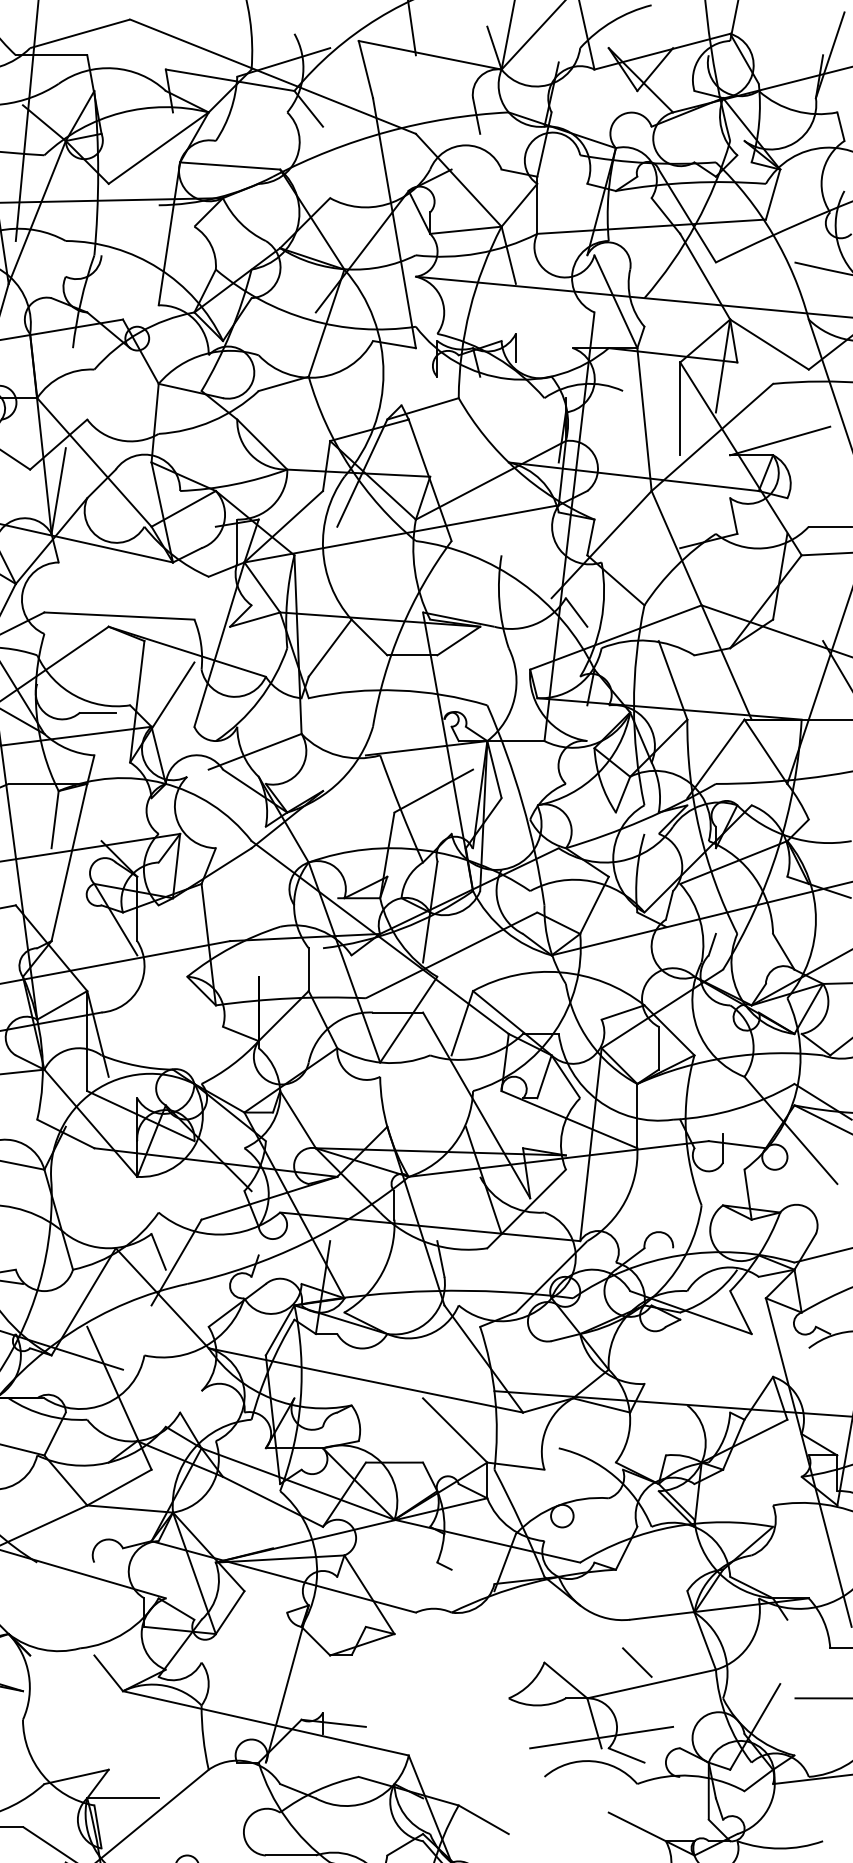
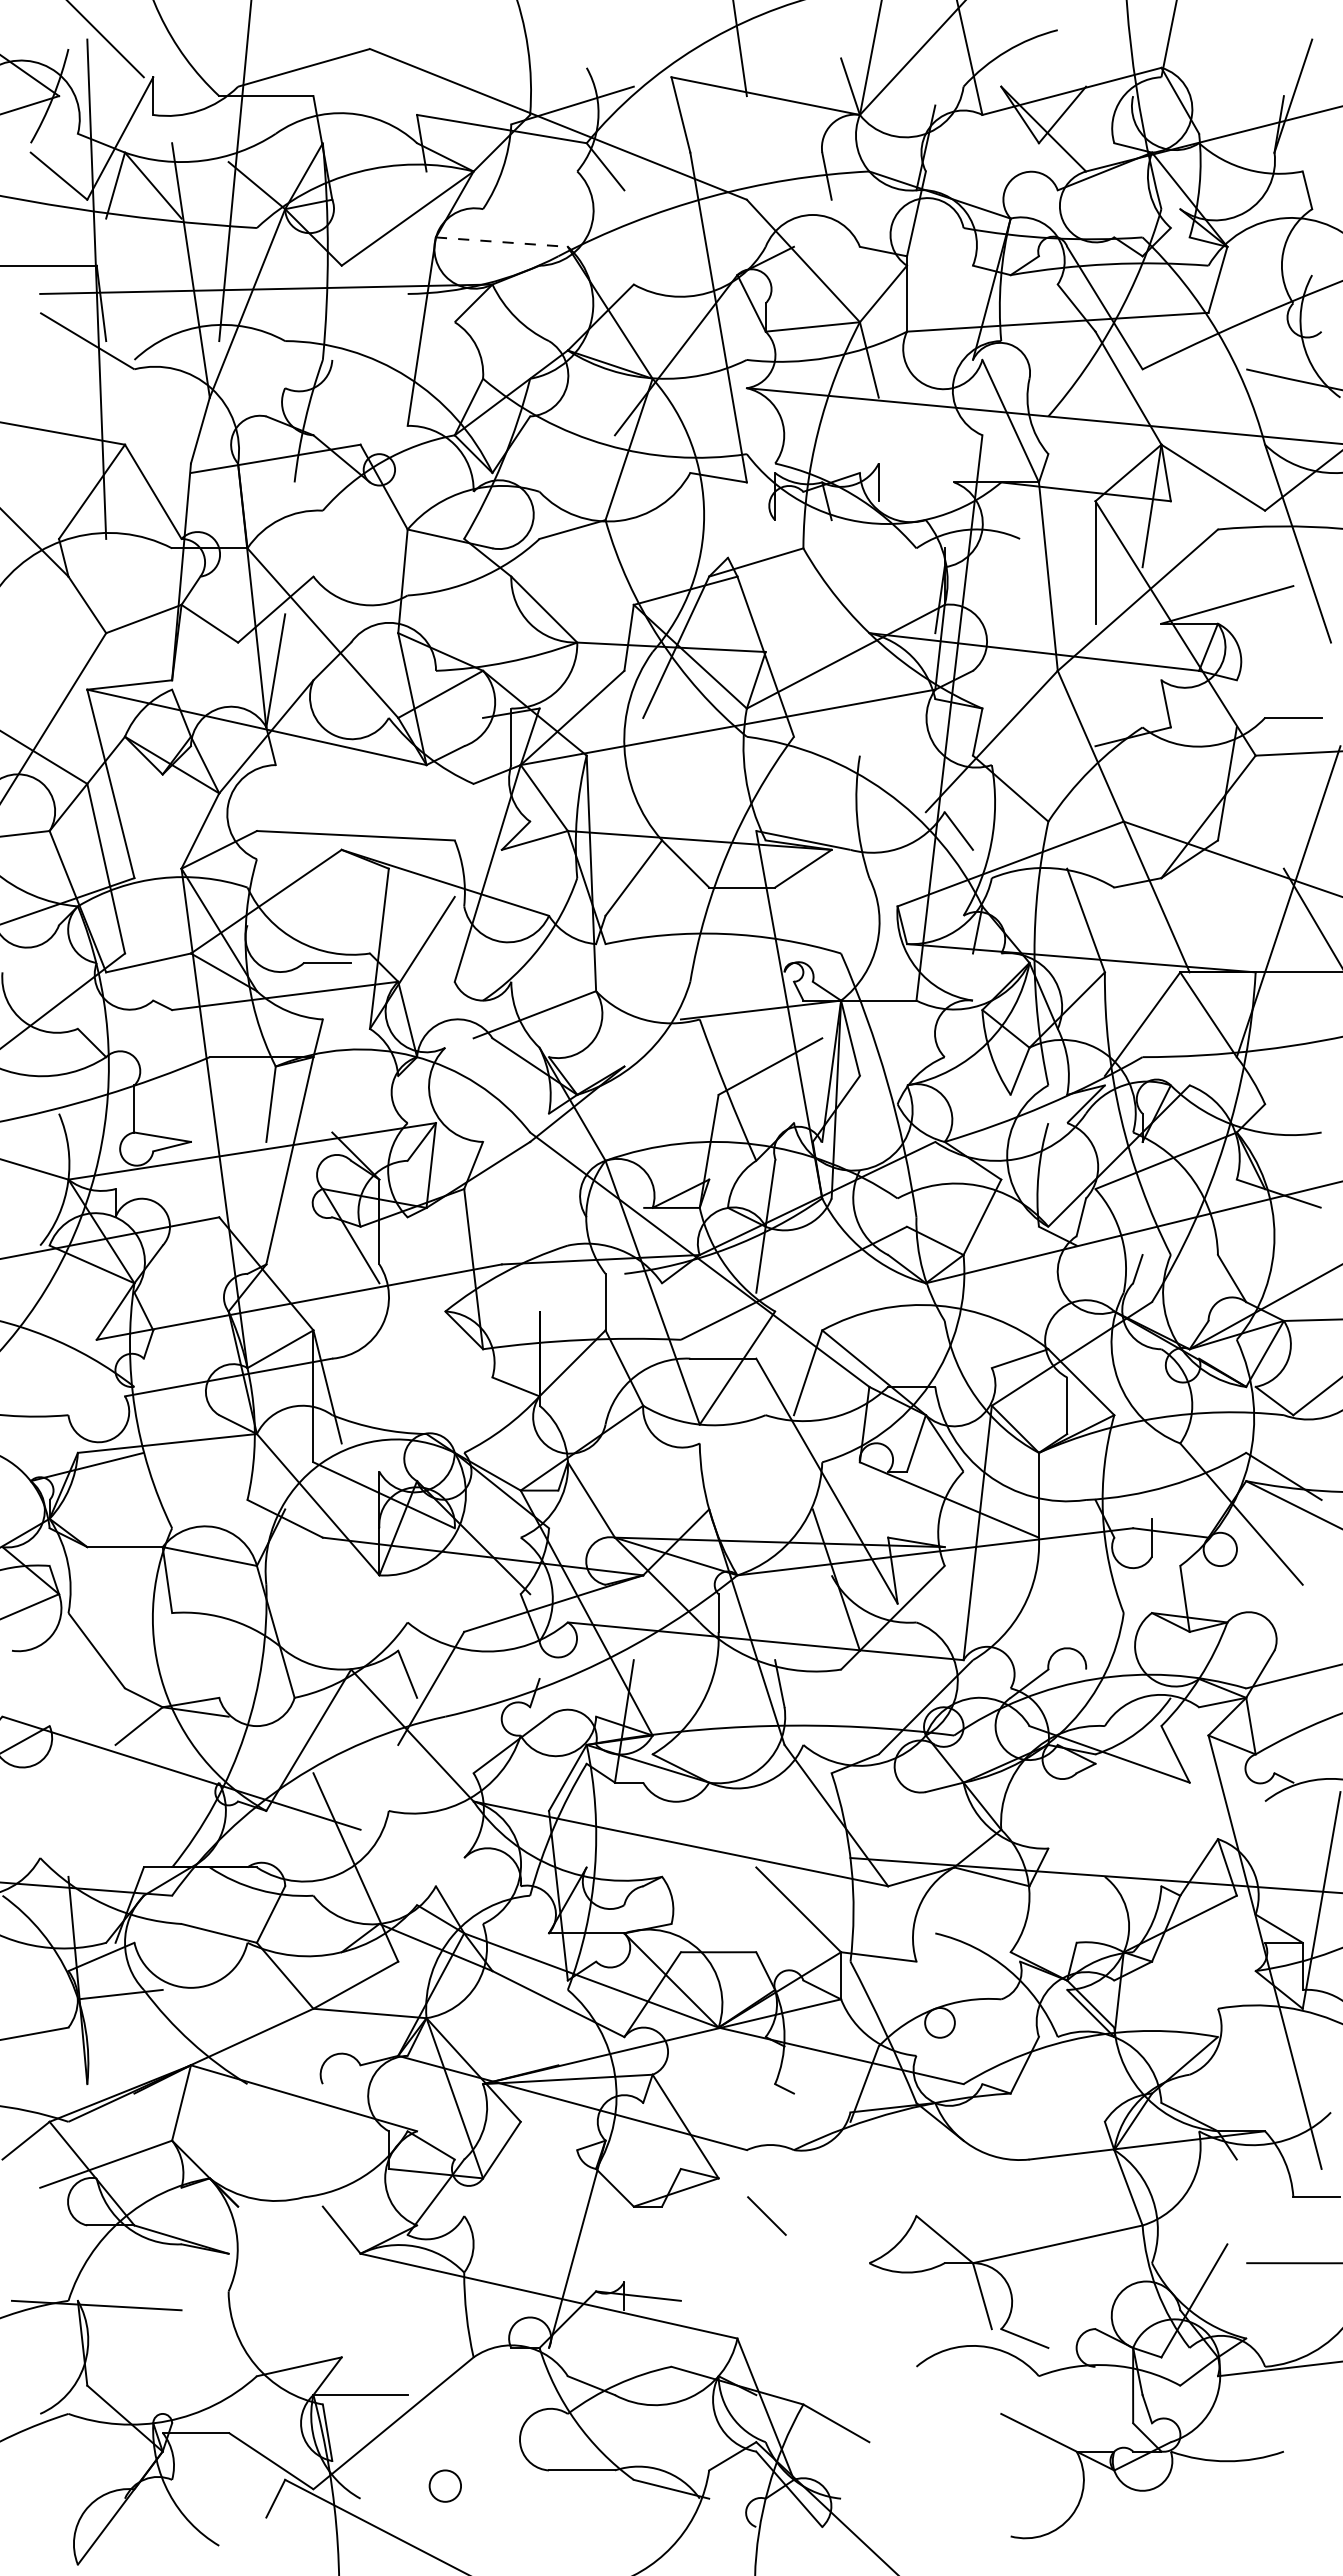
line: (230, 166) -> (502, 242), solid -> dashed
line: (637, 1662) -> (766, 2215), moved
line: (601, 1737) -> (991, 2314), removed

